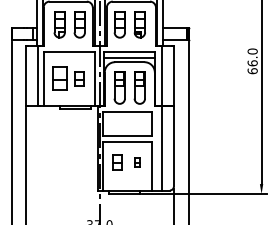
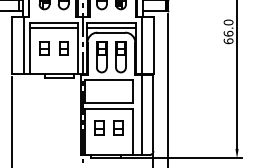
line: (69, 57) -> (53, 28), added
part: (59, 78) -> (44, 48), size x0.62
part: (137, 162) -> (118, 128), size x1.67

